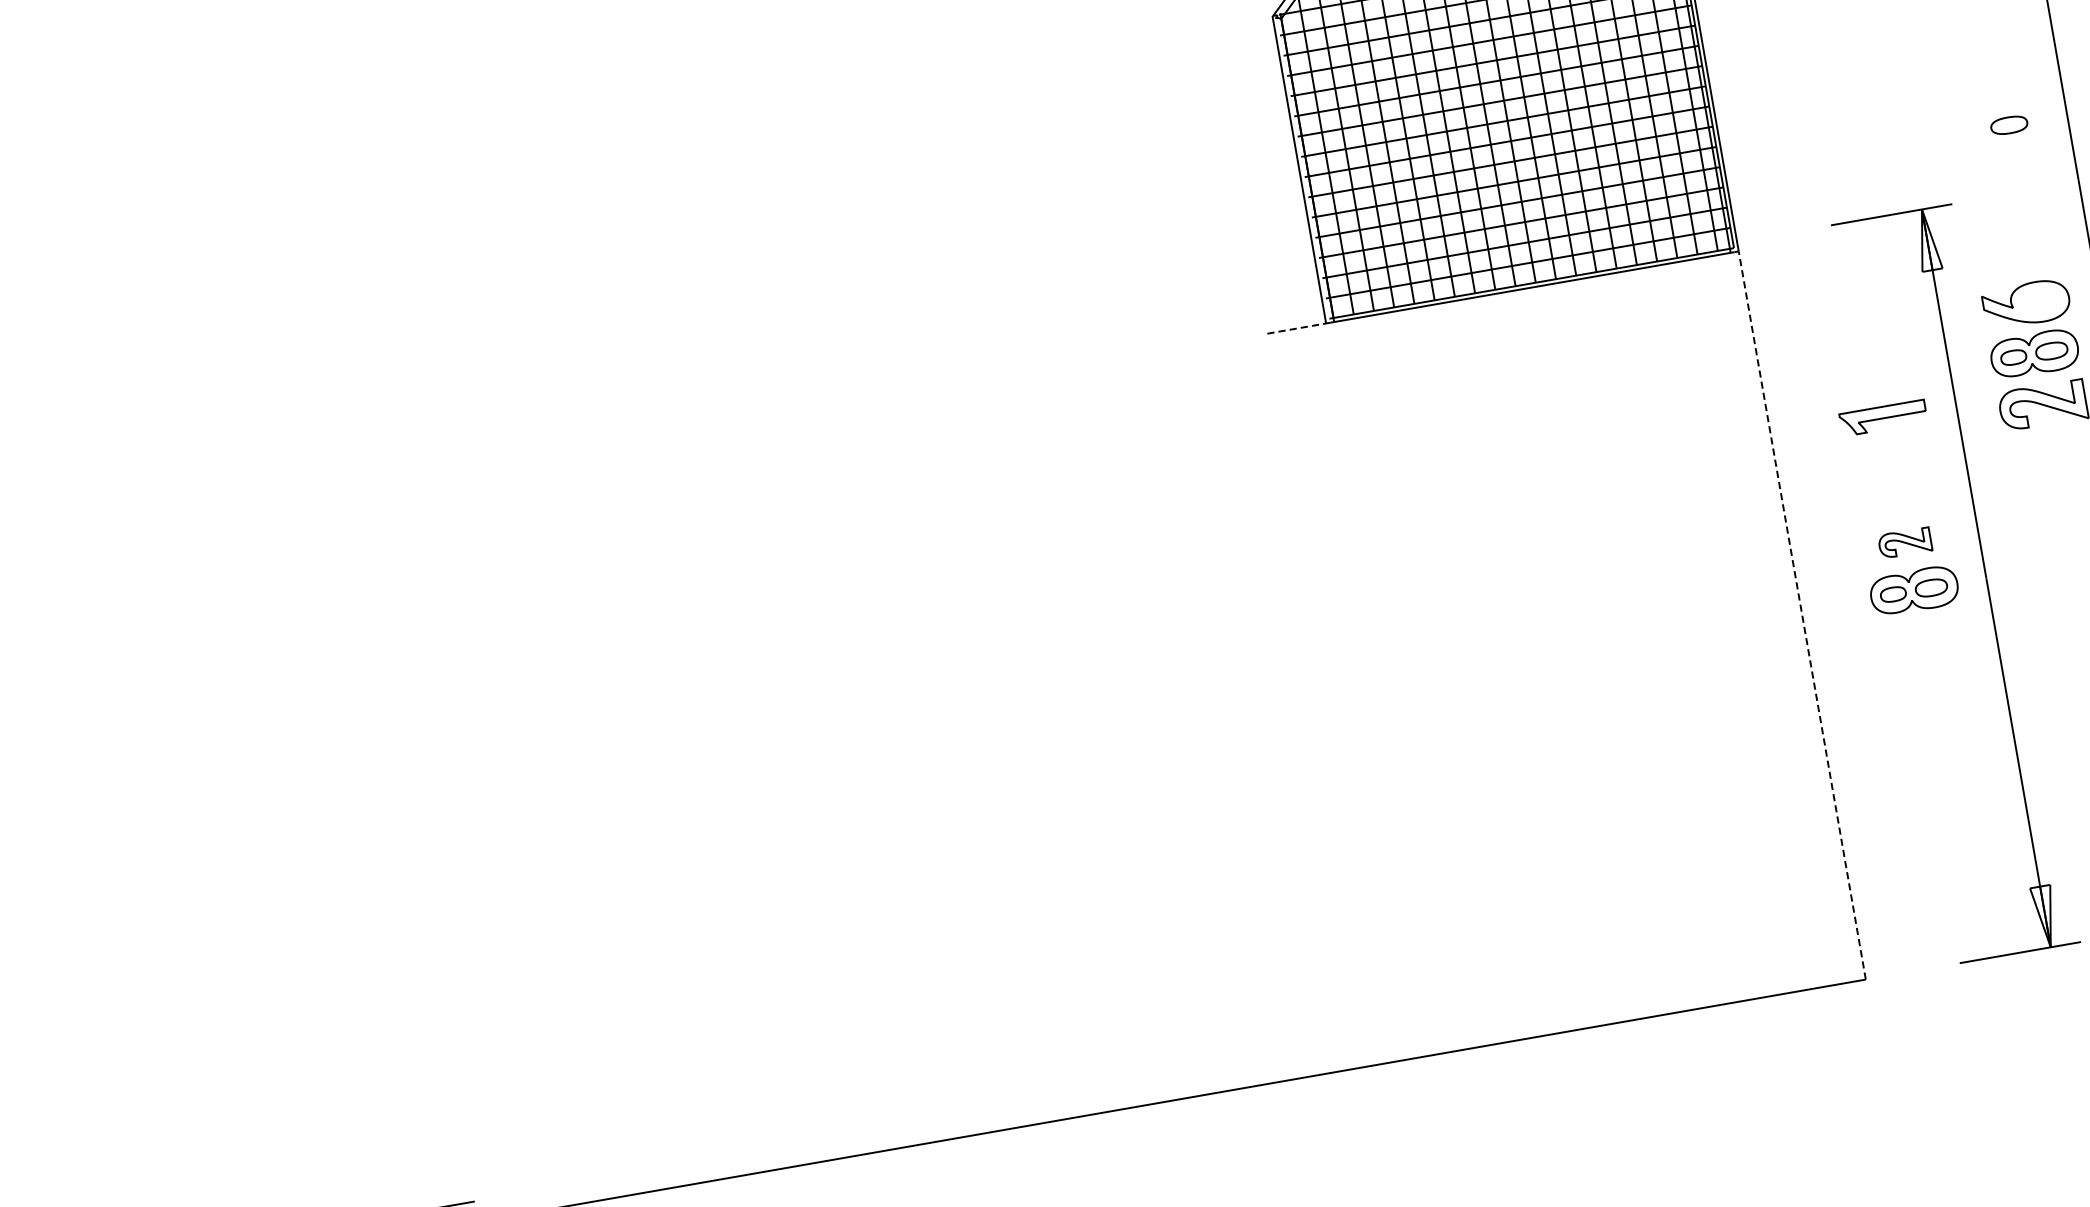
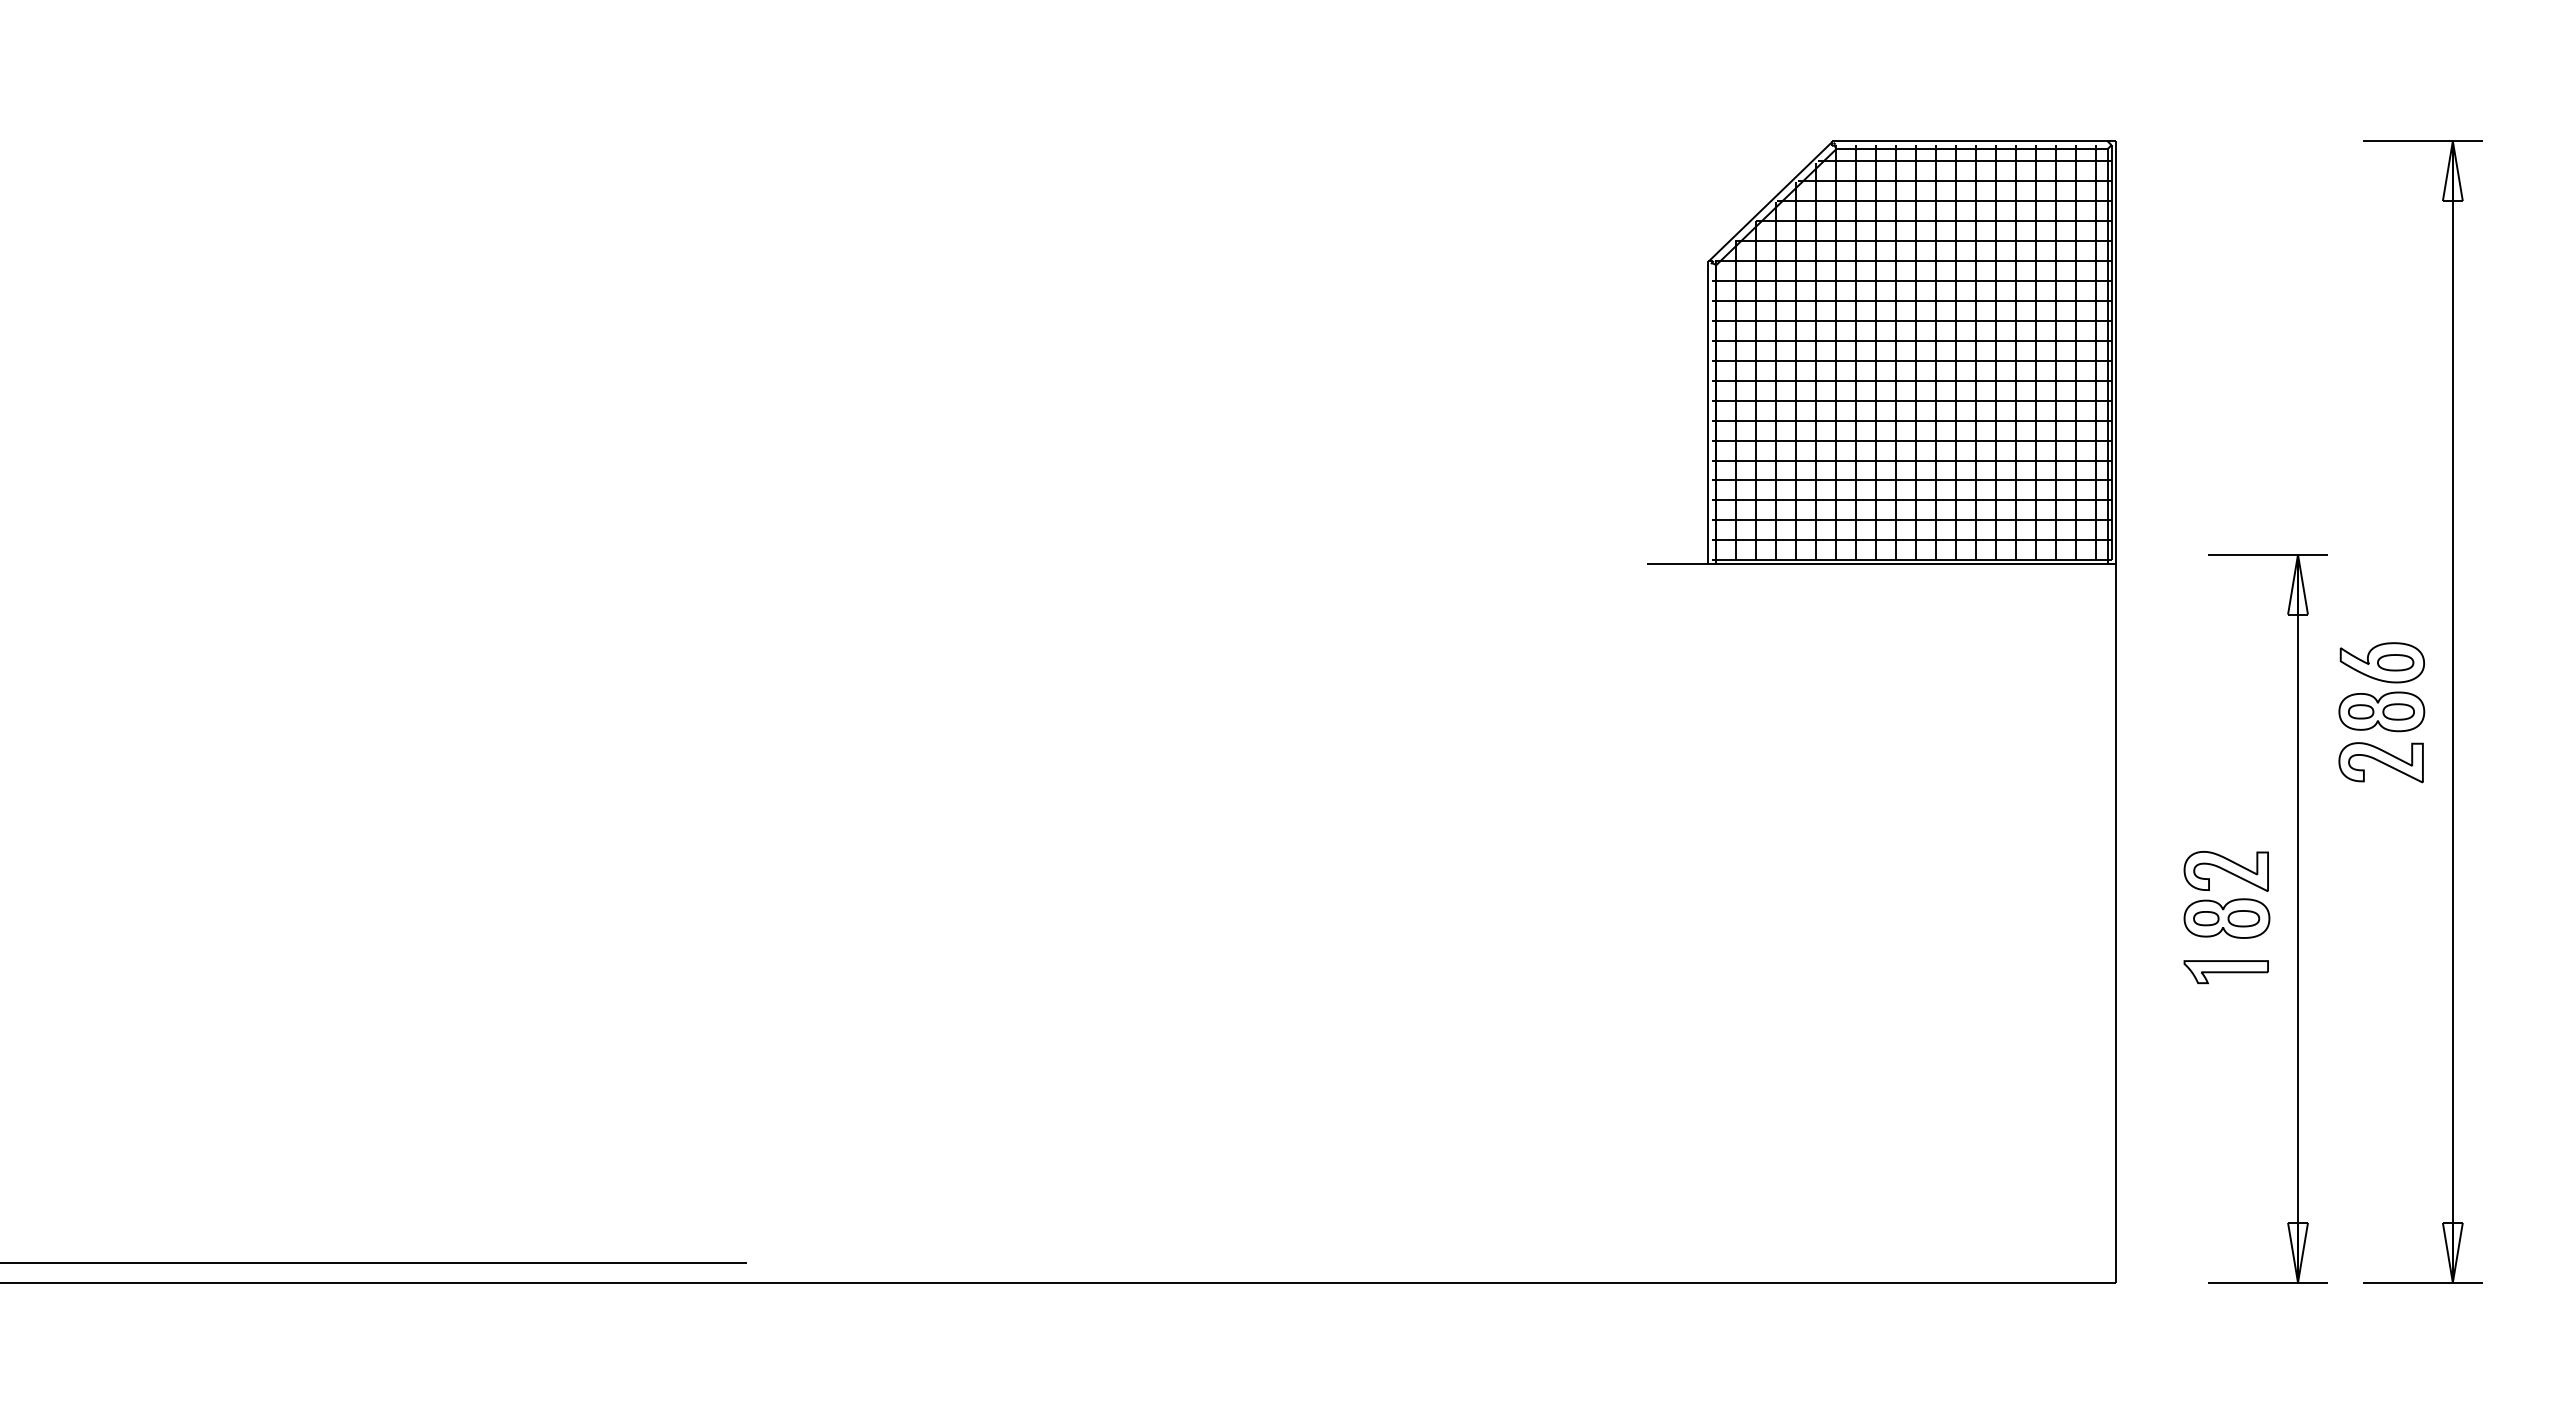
part: (2009, 125) -> (2395, 662), moved
line: (1296, 328) -> (1679, 564), dashed -> solid
part: (1882, 418) -> (2225, 972), moved
part: (1904, 543) -> (2225, 871), size x1.67
line: (1802, 615) -> (2115, 923), dashed -> solid

